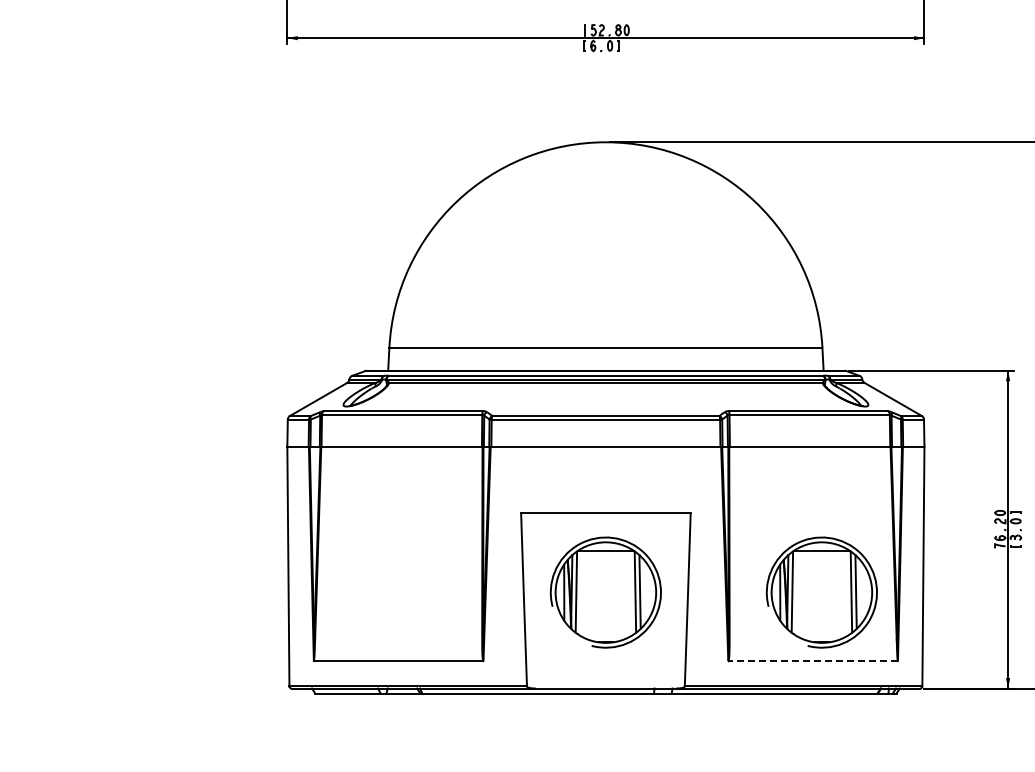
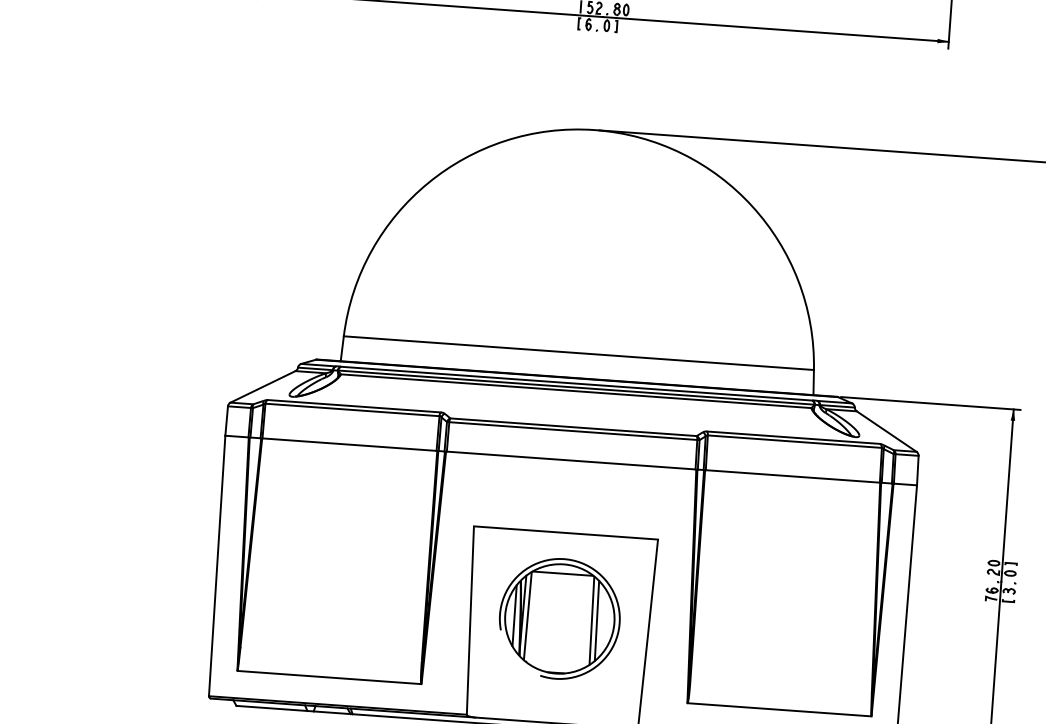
part: (821, 592) -> (793, 635), removed
line: (813, 661) -> (779, 709), dashed -> solid

